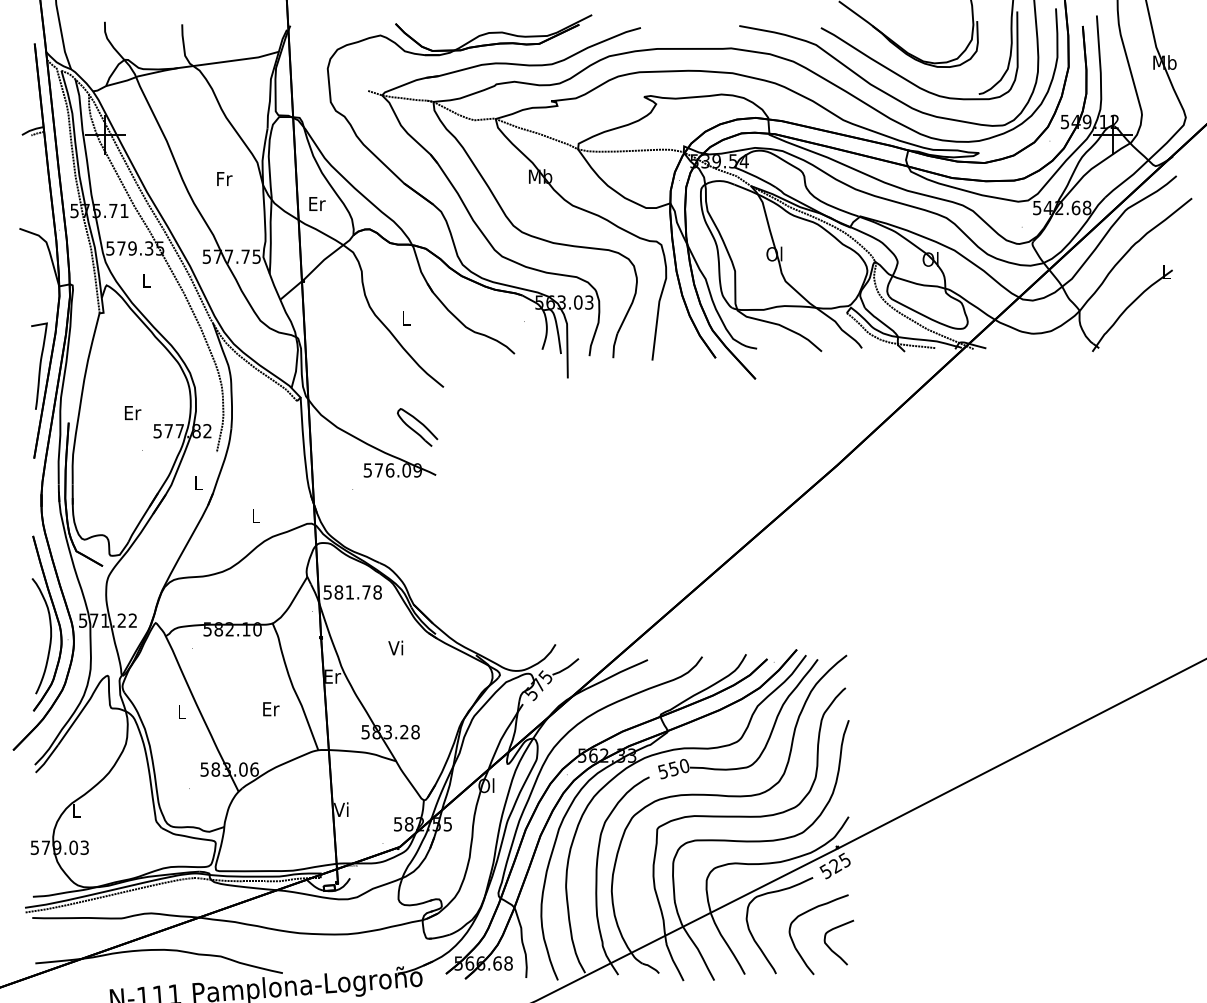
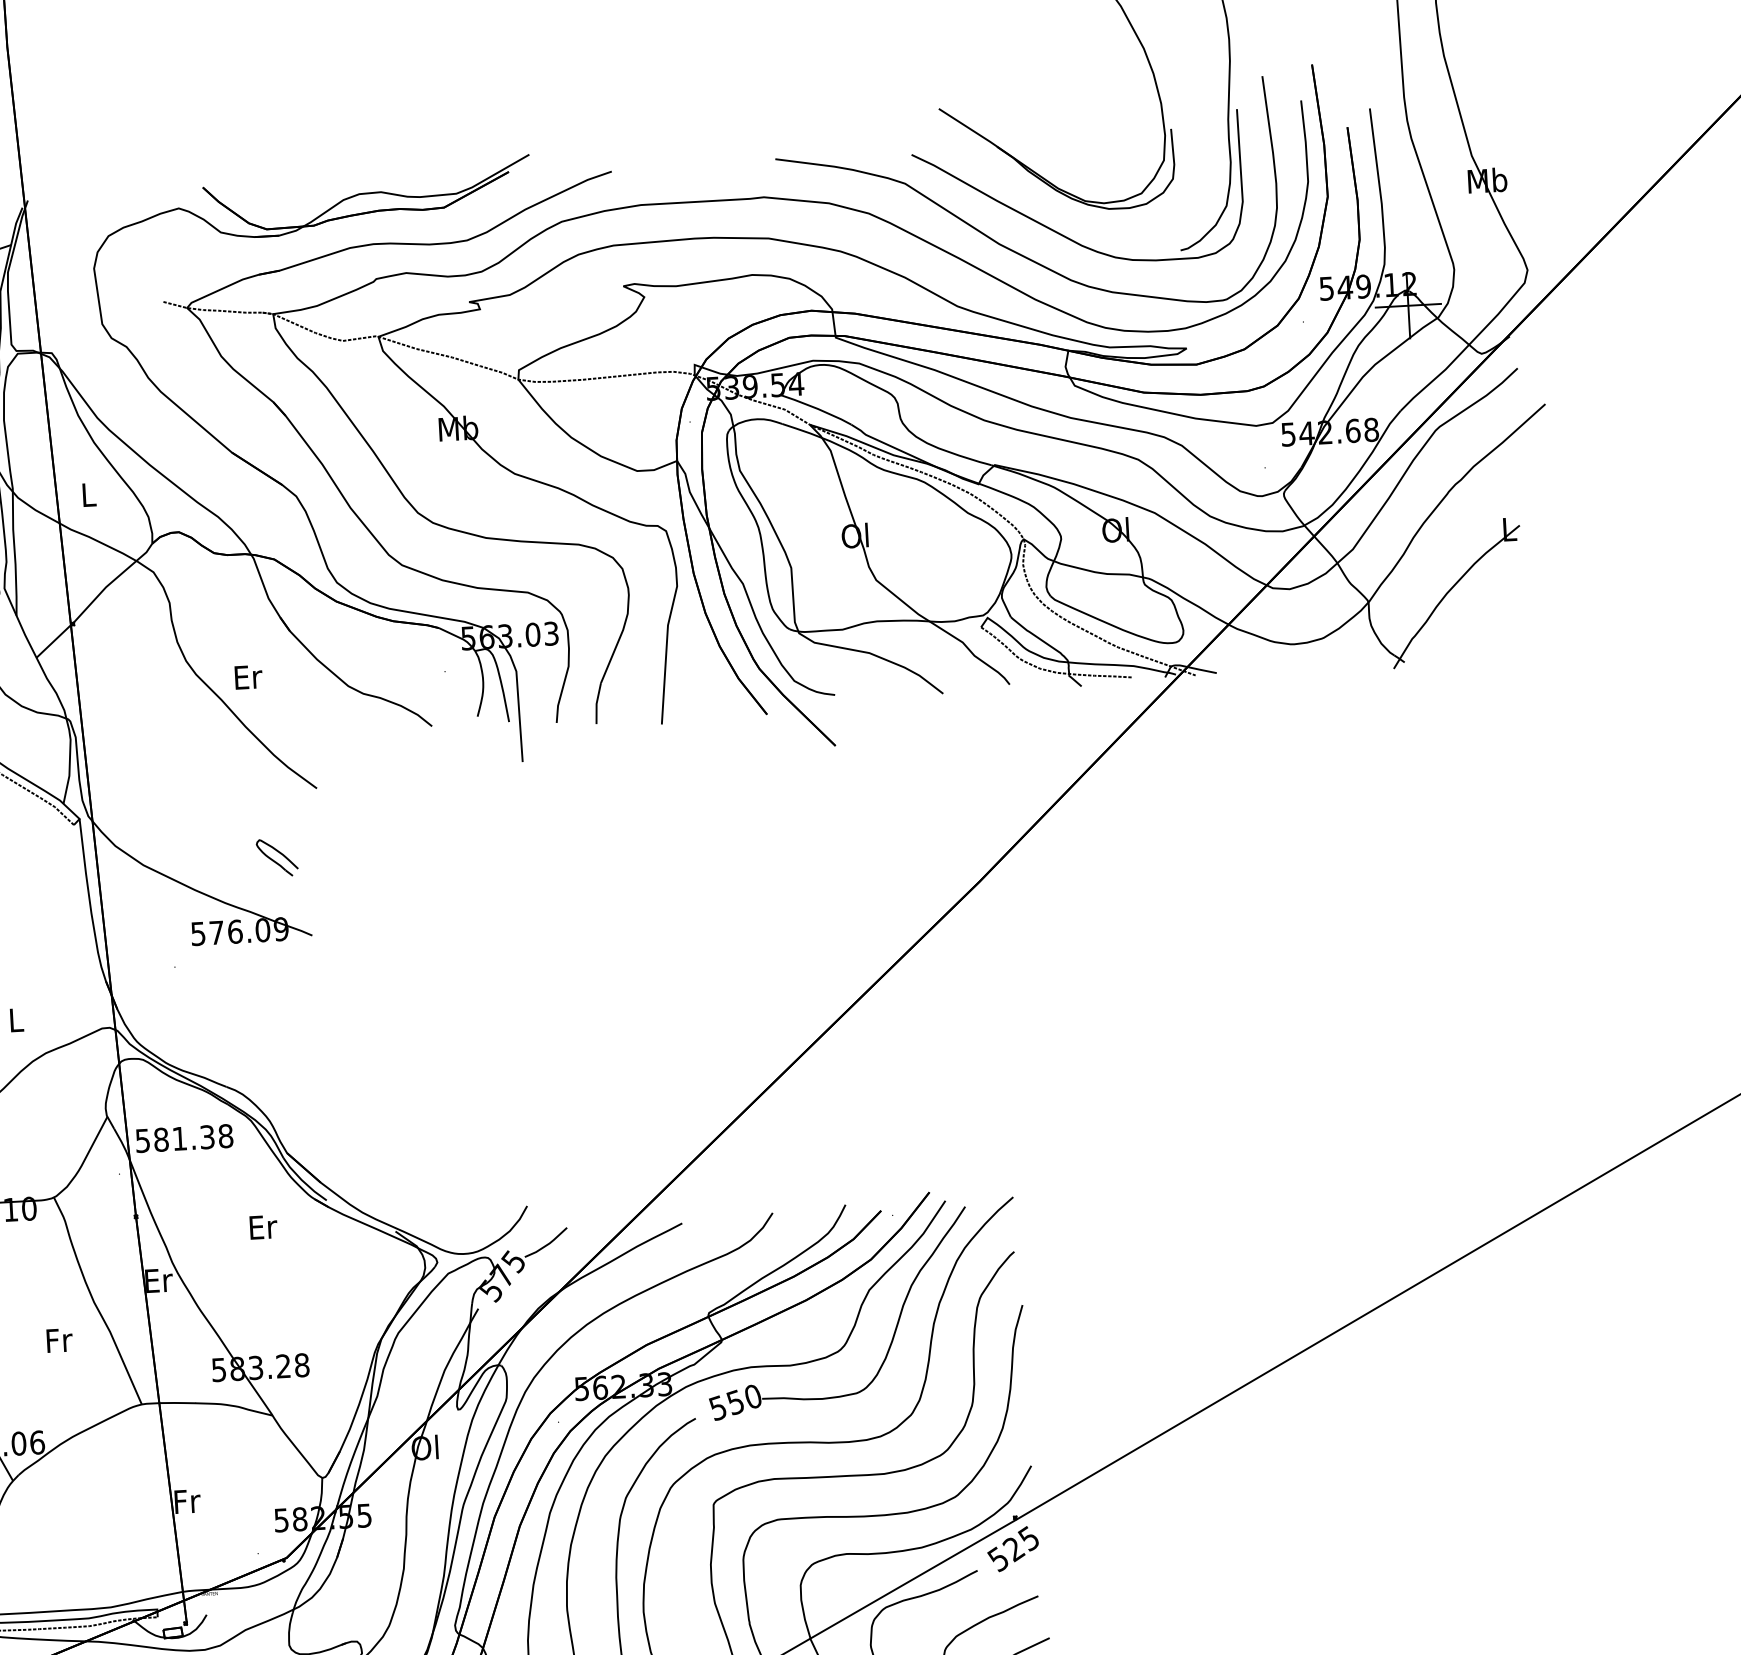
text: (317, 203) -> (89, 494), Er -> L
text: (406, 318) -> (248, 677), L -> Er
part: (417, 427) -> (276, 857), size x0.6
text: (366, 592) -> (207, 1137), 581.78 -> 581.38
text: (396, 647) -> (262, 1226), Vi -> Er
text: (271, 709) -> (60, 1340), Er -> Fr
text: (342, 809) -> (187, 1500), Vi -> Fr

